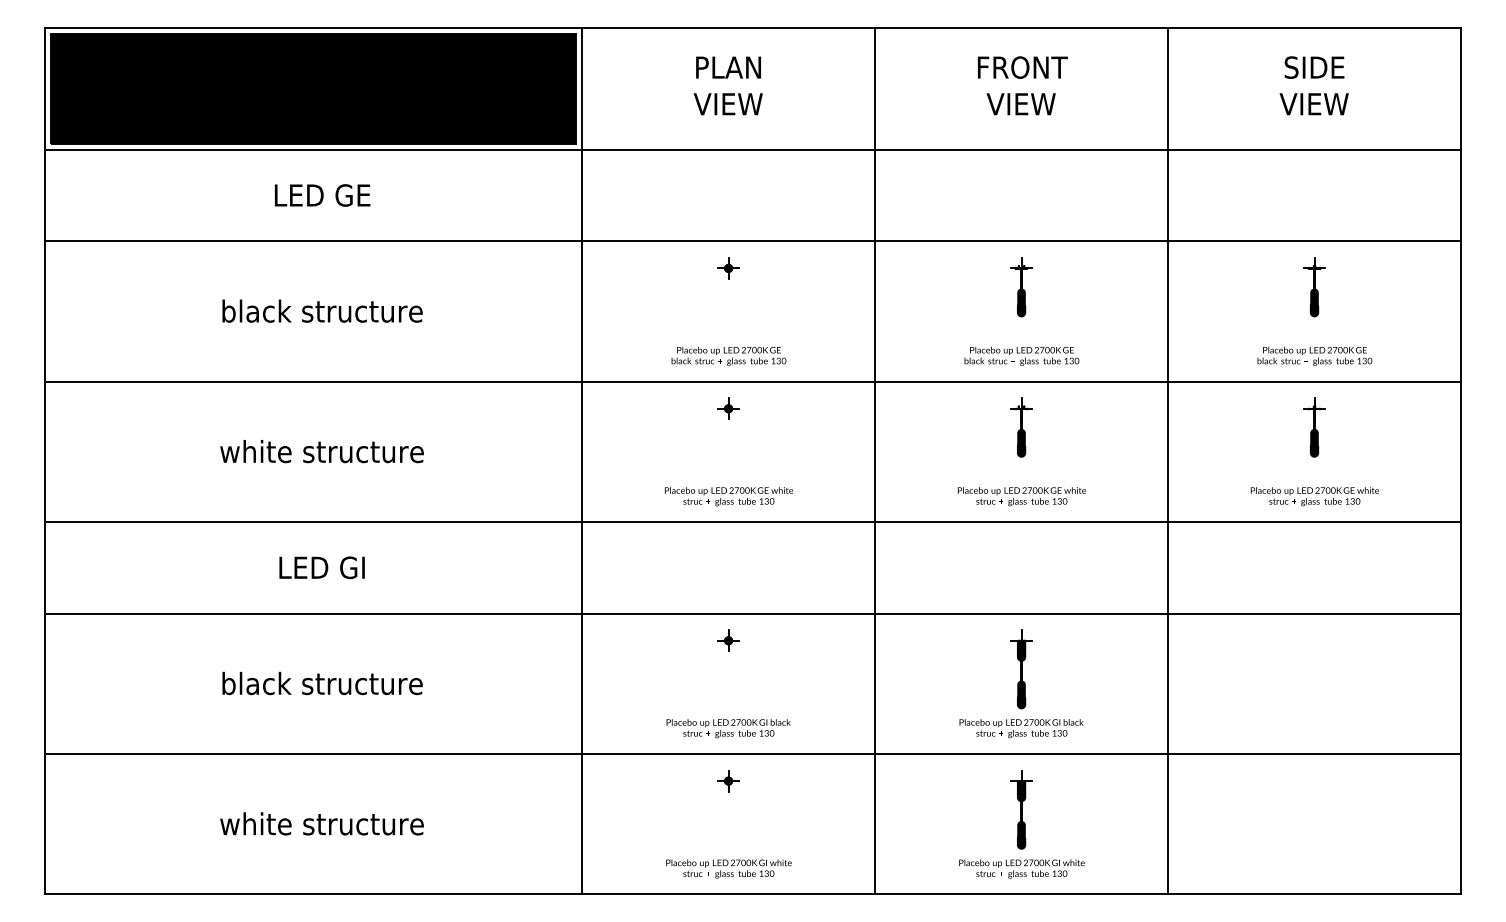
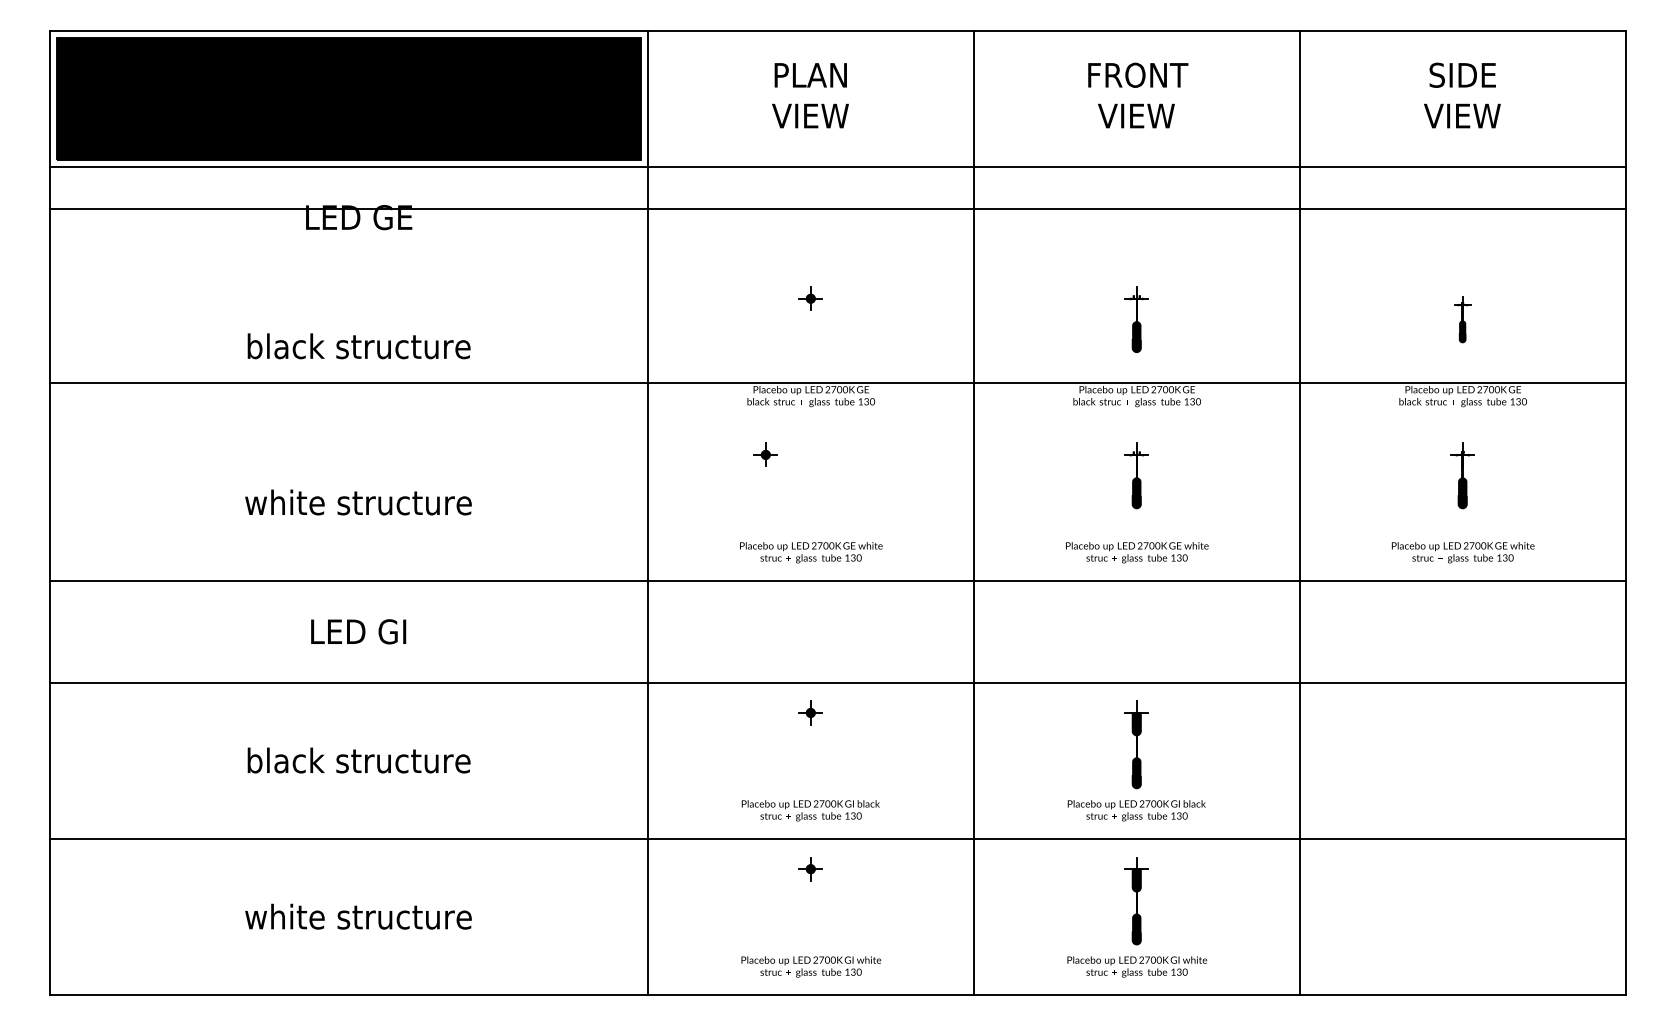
line: (752, 241) -> (837, 208), moved
part: (1314, 287) -> (1462, 319), size x0.7
line: (752, 381) -> (837, 382), moved
part: (728, 408) -> (765, 454), moved

